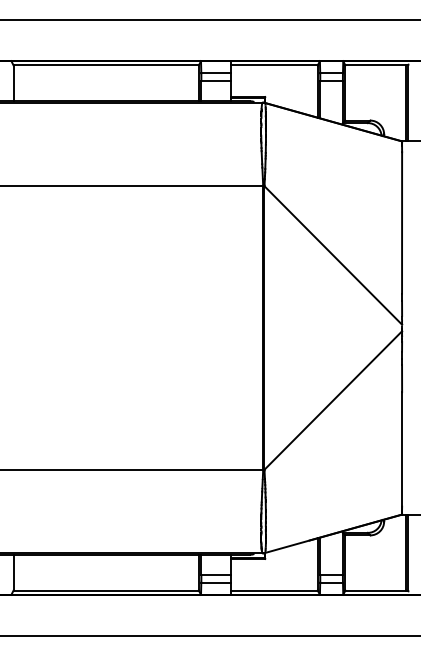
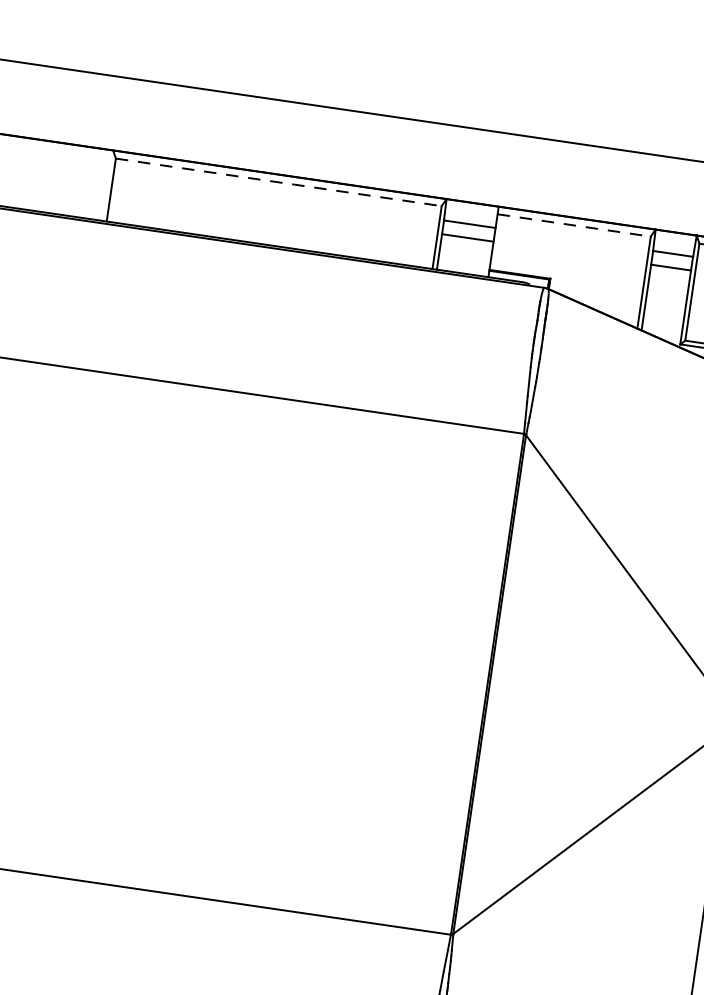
line: (106, 65) -> (279, 182), solid -> dashed
line: (274, 65) -> (574, 225), solid -> dashed

